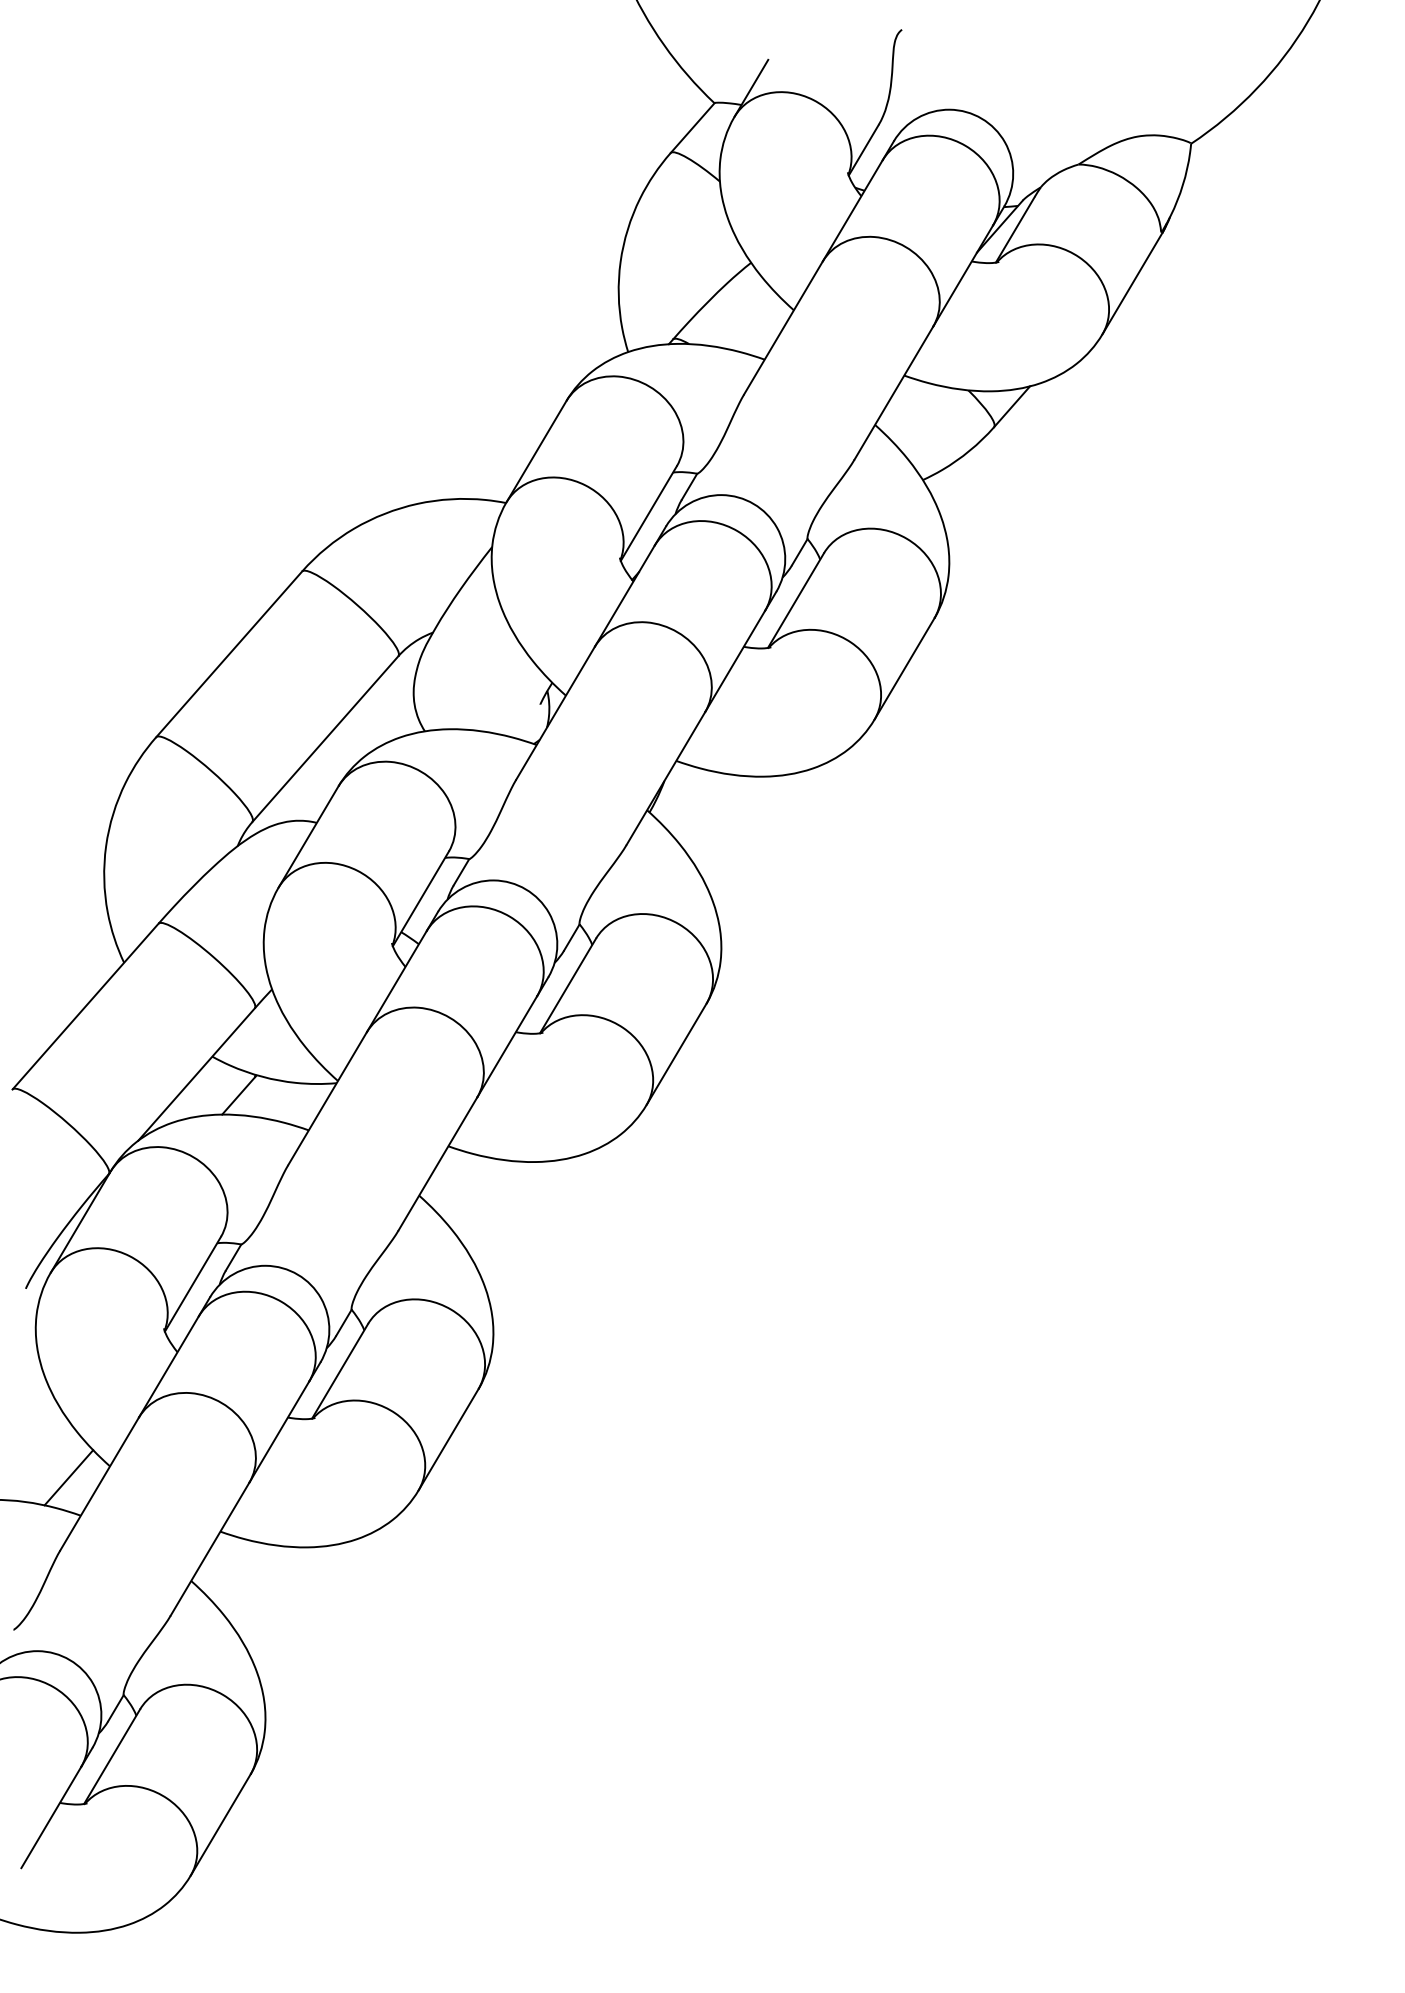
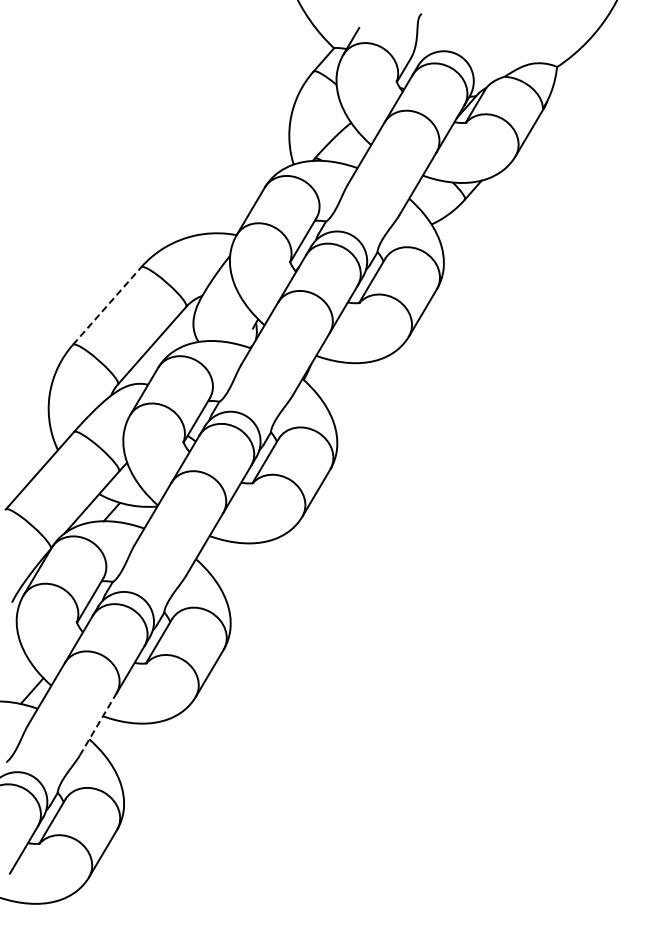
line: (229, 655) -> (107, 306), solid -> dashed
line: (210, 1549) -> (98, 724), solid -> dashed

